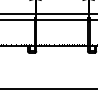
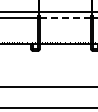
line: (62, 20) -> (65, 18), solid -> dashed

